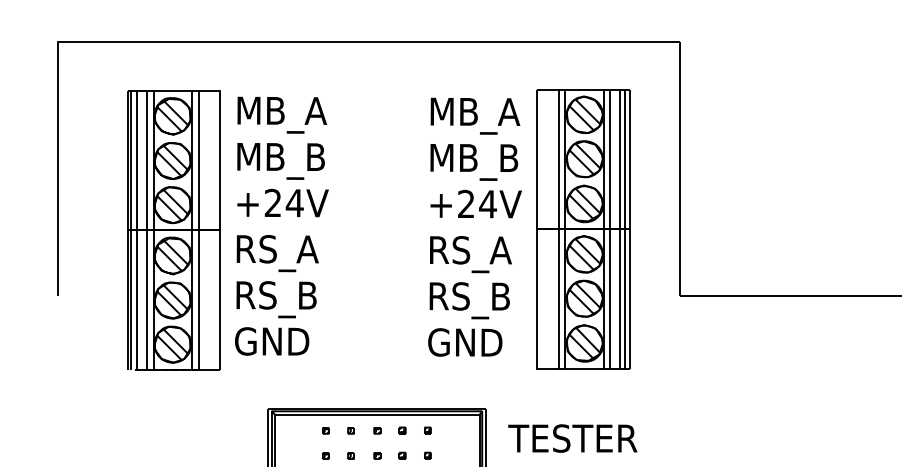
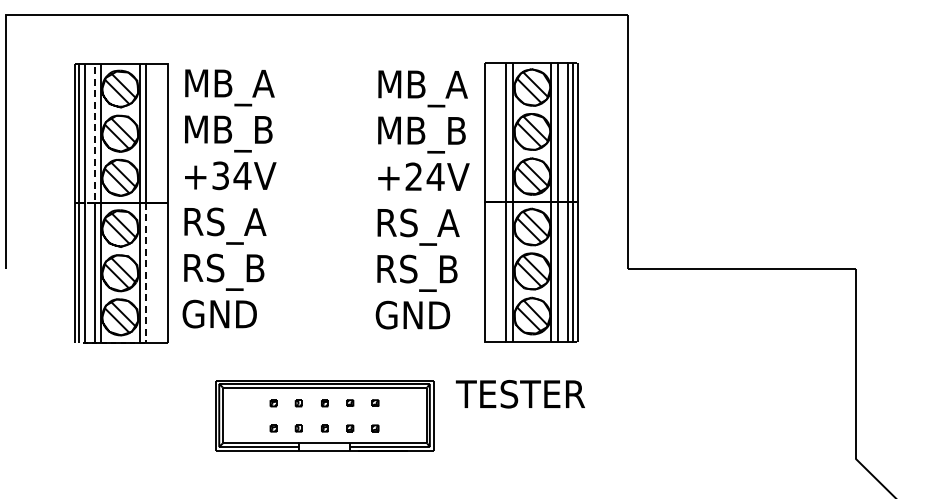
line: (147, 171) -> (95, 144), solid -> dashed
text: (272, 202) -> (220, 175), +24V -> +34V
line: (198, 299) -> (146, 272), solid -> dashed
text: (571, 438) -> (519, 394), moved

